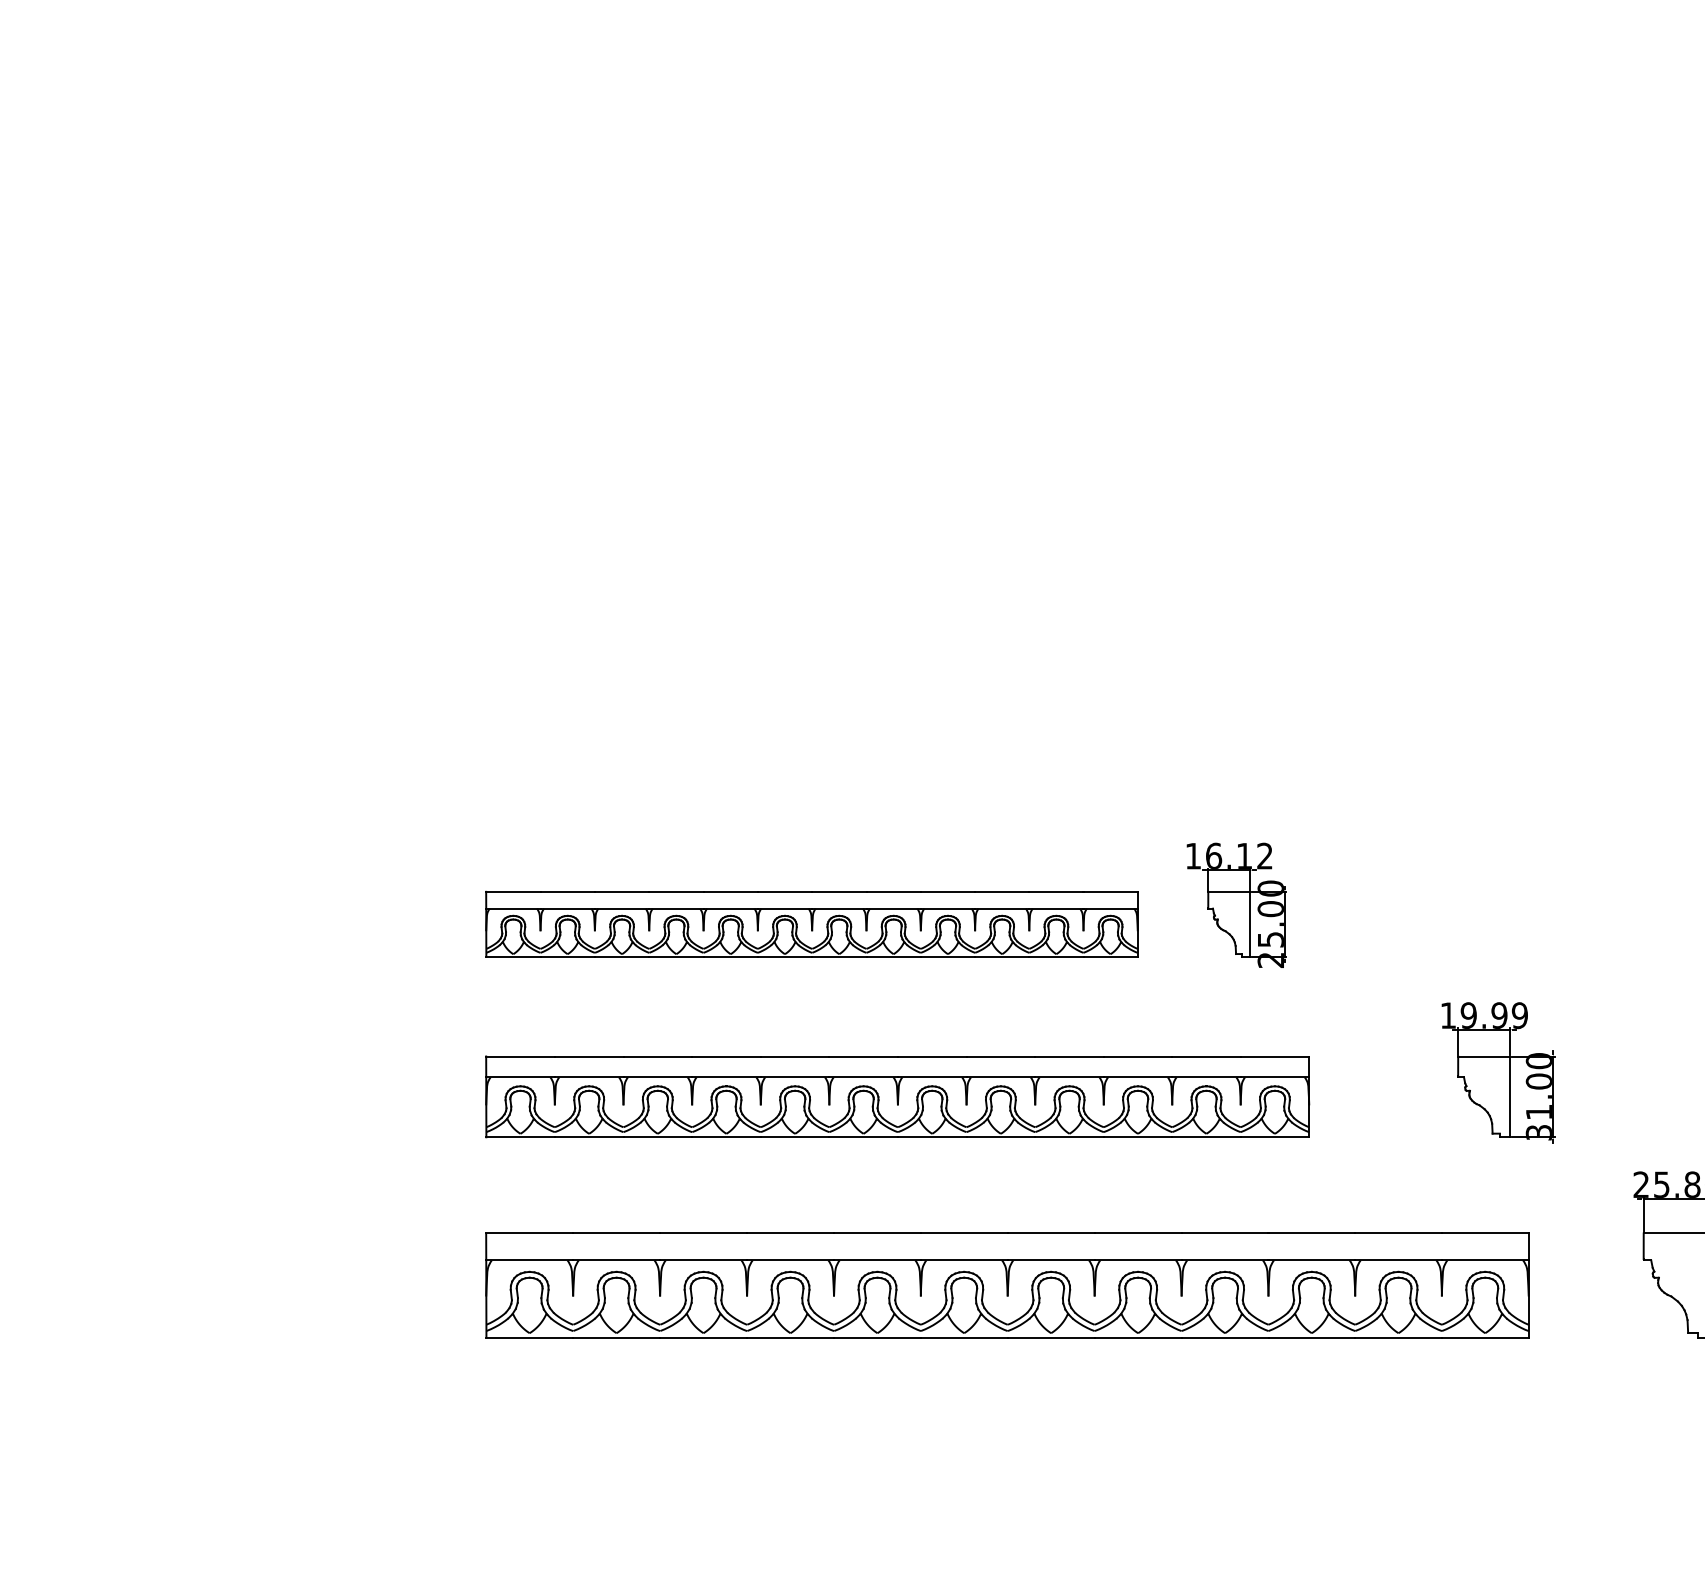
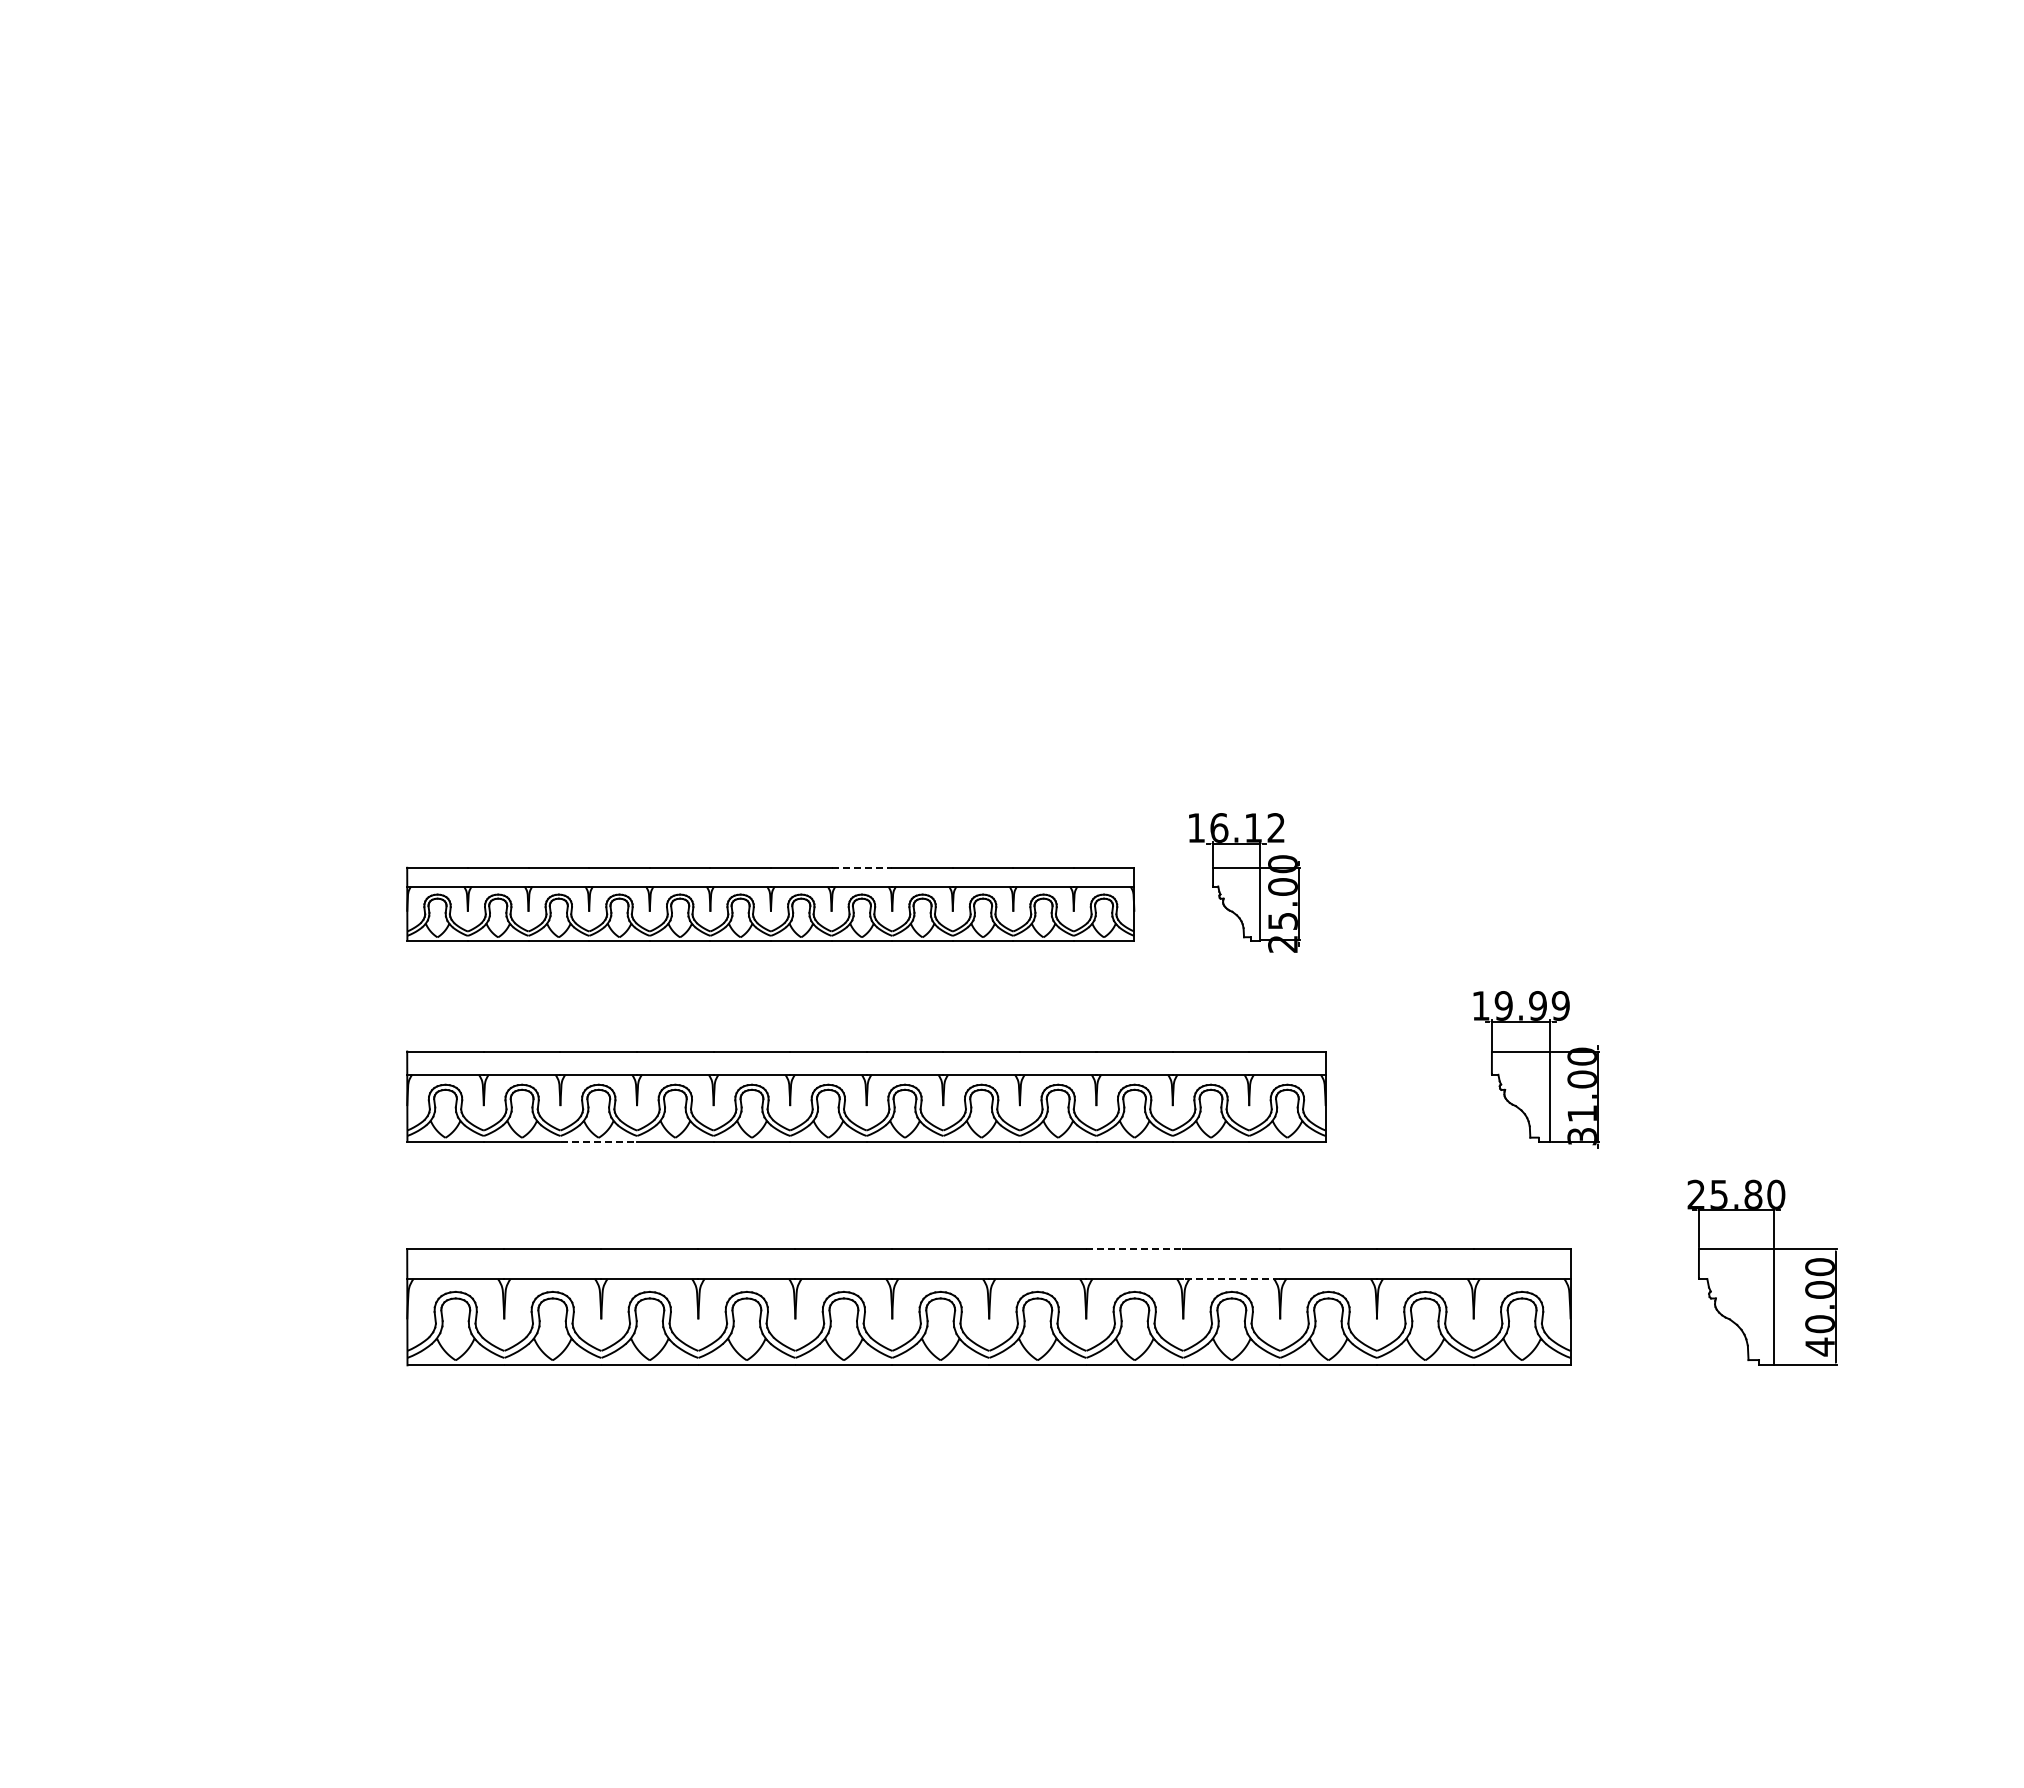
line: (894, 891) -> (862, 867), solid -> dashed
line: (658, 1137) -> (599, 1141), solid -> dashed
line: (1137, 1233) -> (1134, 1249), solid -> dashed
line: (1224, 1260) -> (1231, 1279), solid -> dashed

